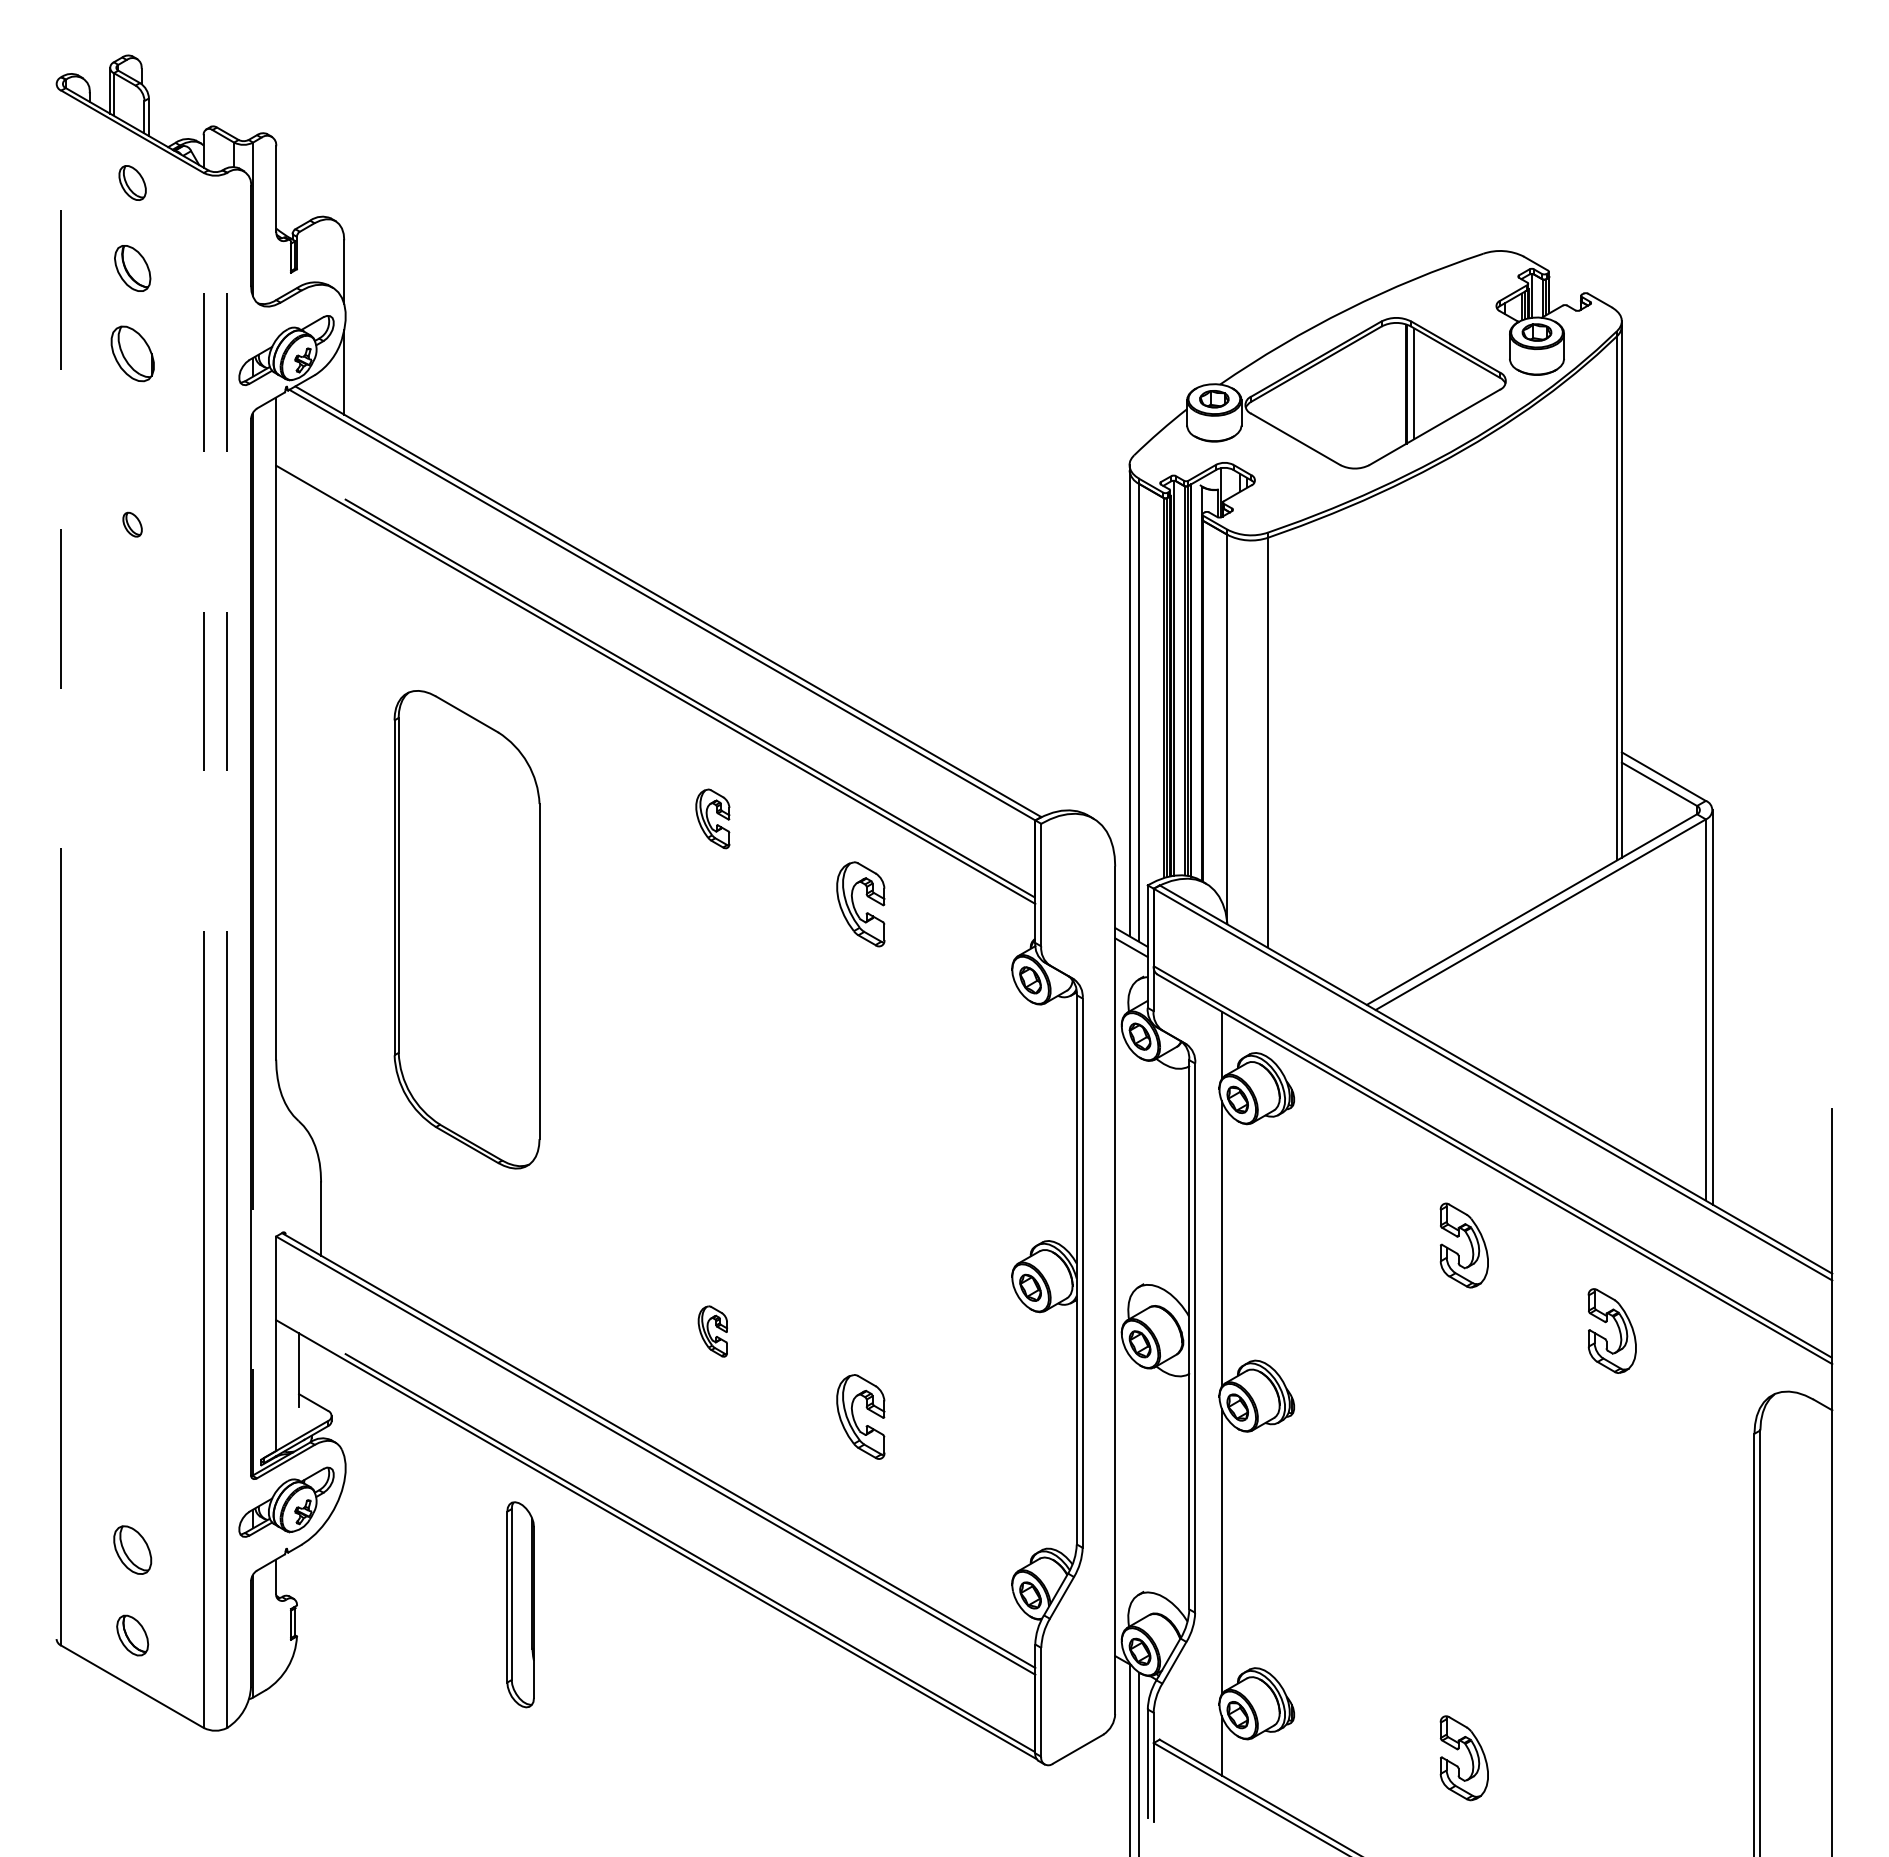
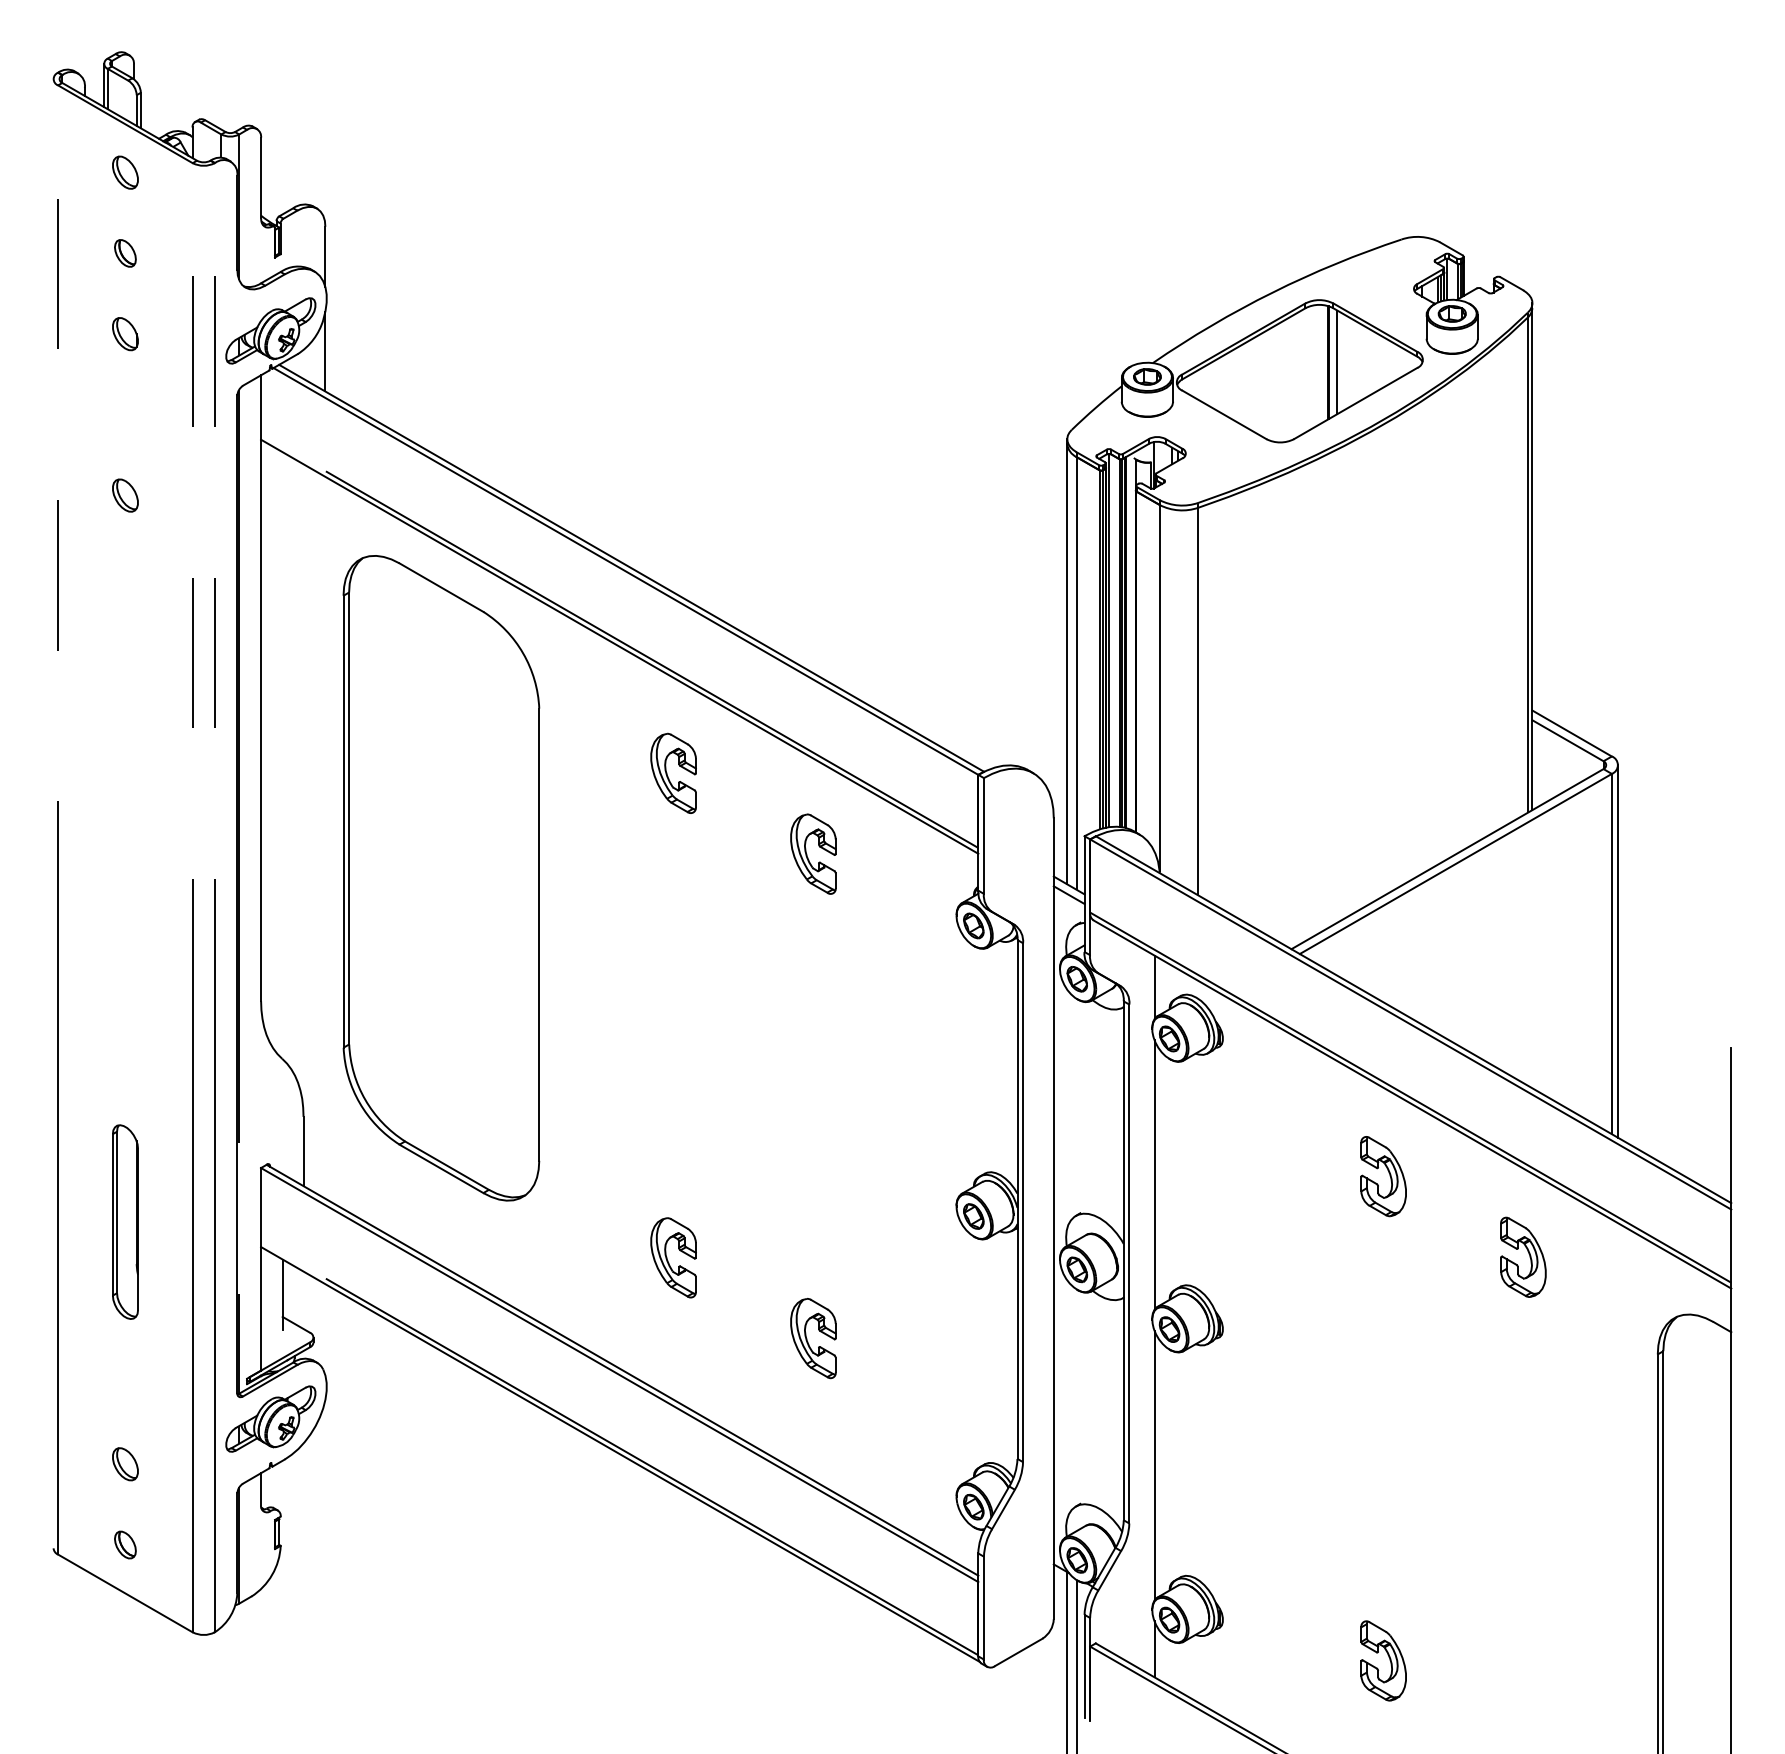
part: (132, 268) -> (125, 253), size x0.62
part: (132, 353) -> (125, 333), size x0.62
part: (132, 524) -> (125, 495), size x1.43
part: (712, 818) -> (673, 773), size x1.43
part: (466, 929) -> (440, 877), size x1.43
part: (712, 1331) -> (673, 1257), size x1.67
part: (132, 1549) -> (125, 1463), size x0.71
part: (520, 1604) -> (125, 1221), moved
part: (132, 1635) -> (125, 1544), size x0.71

